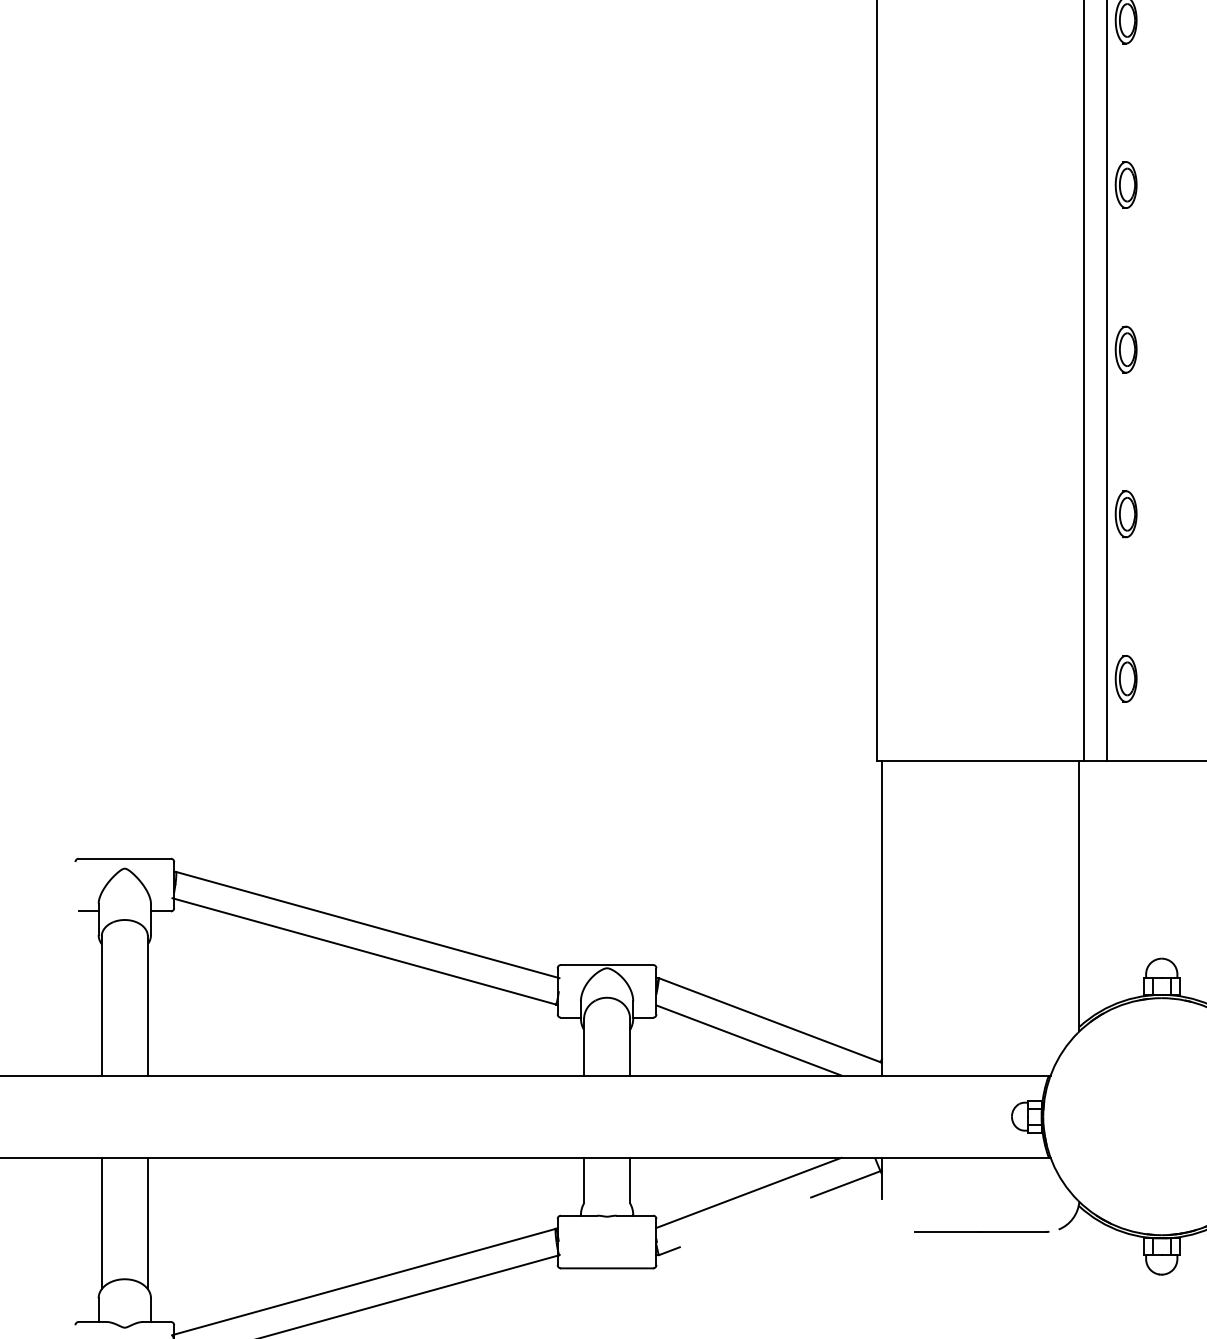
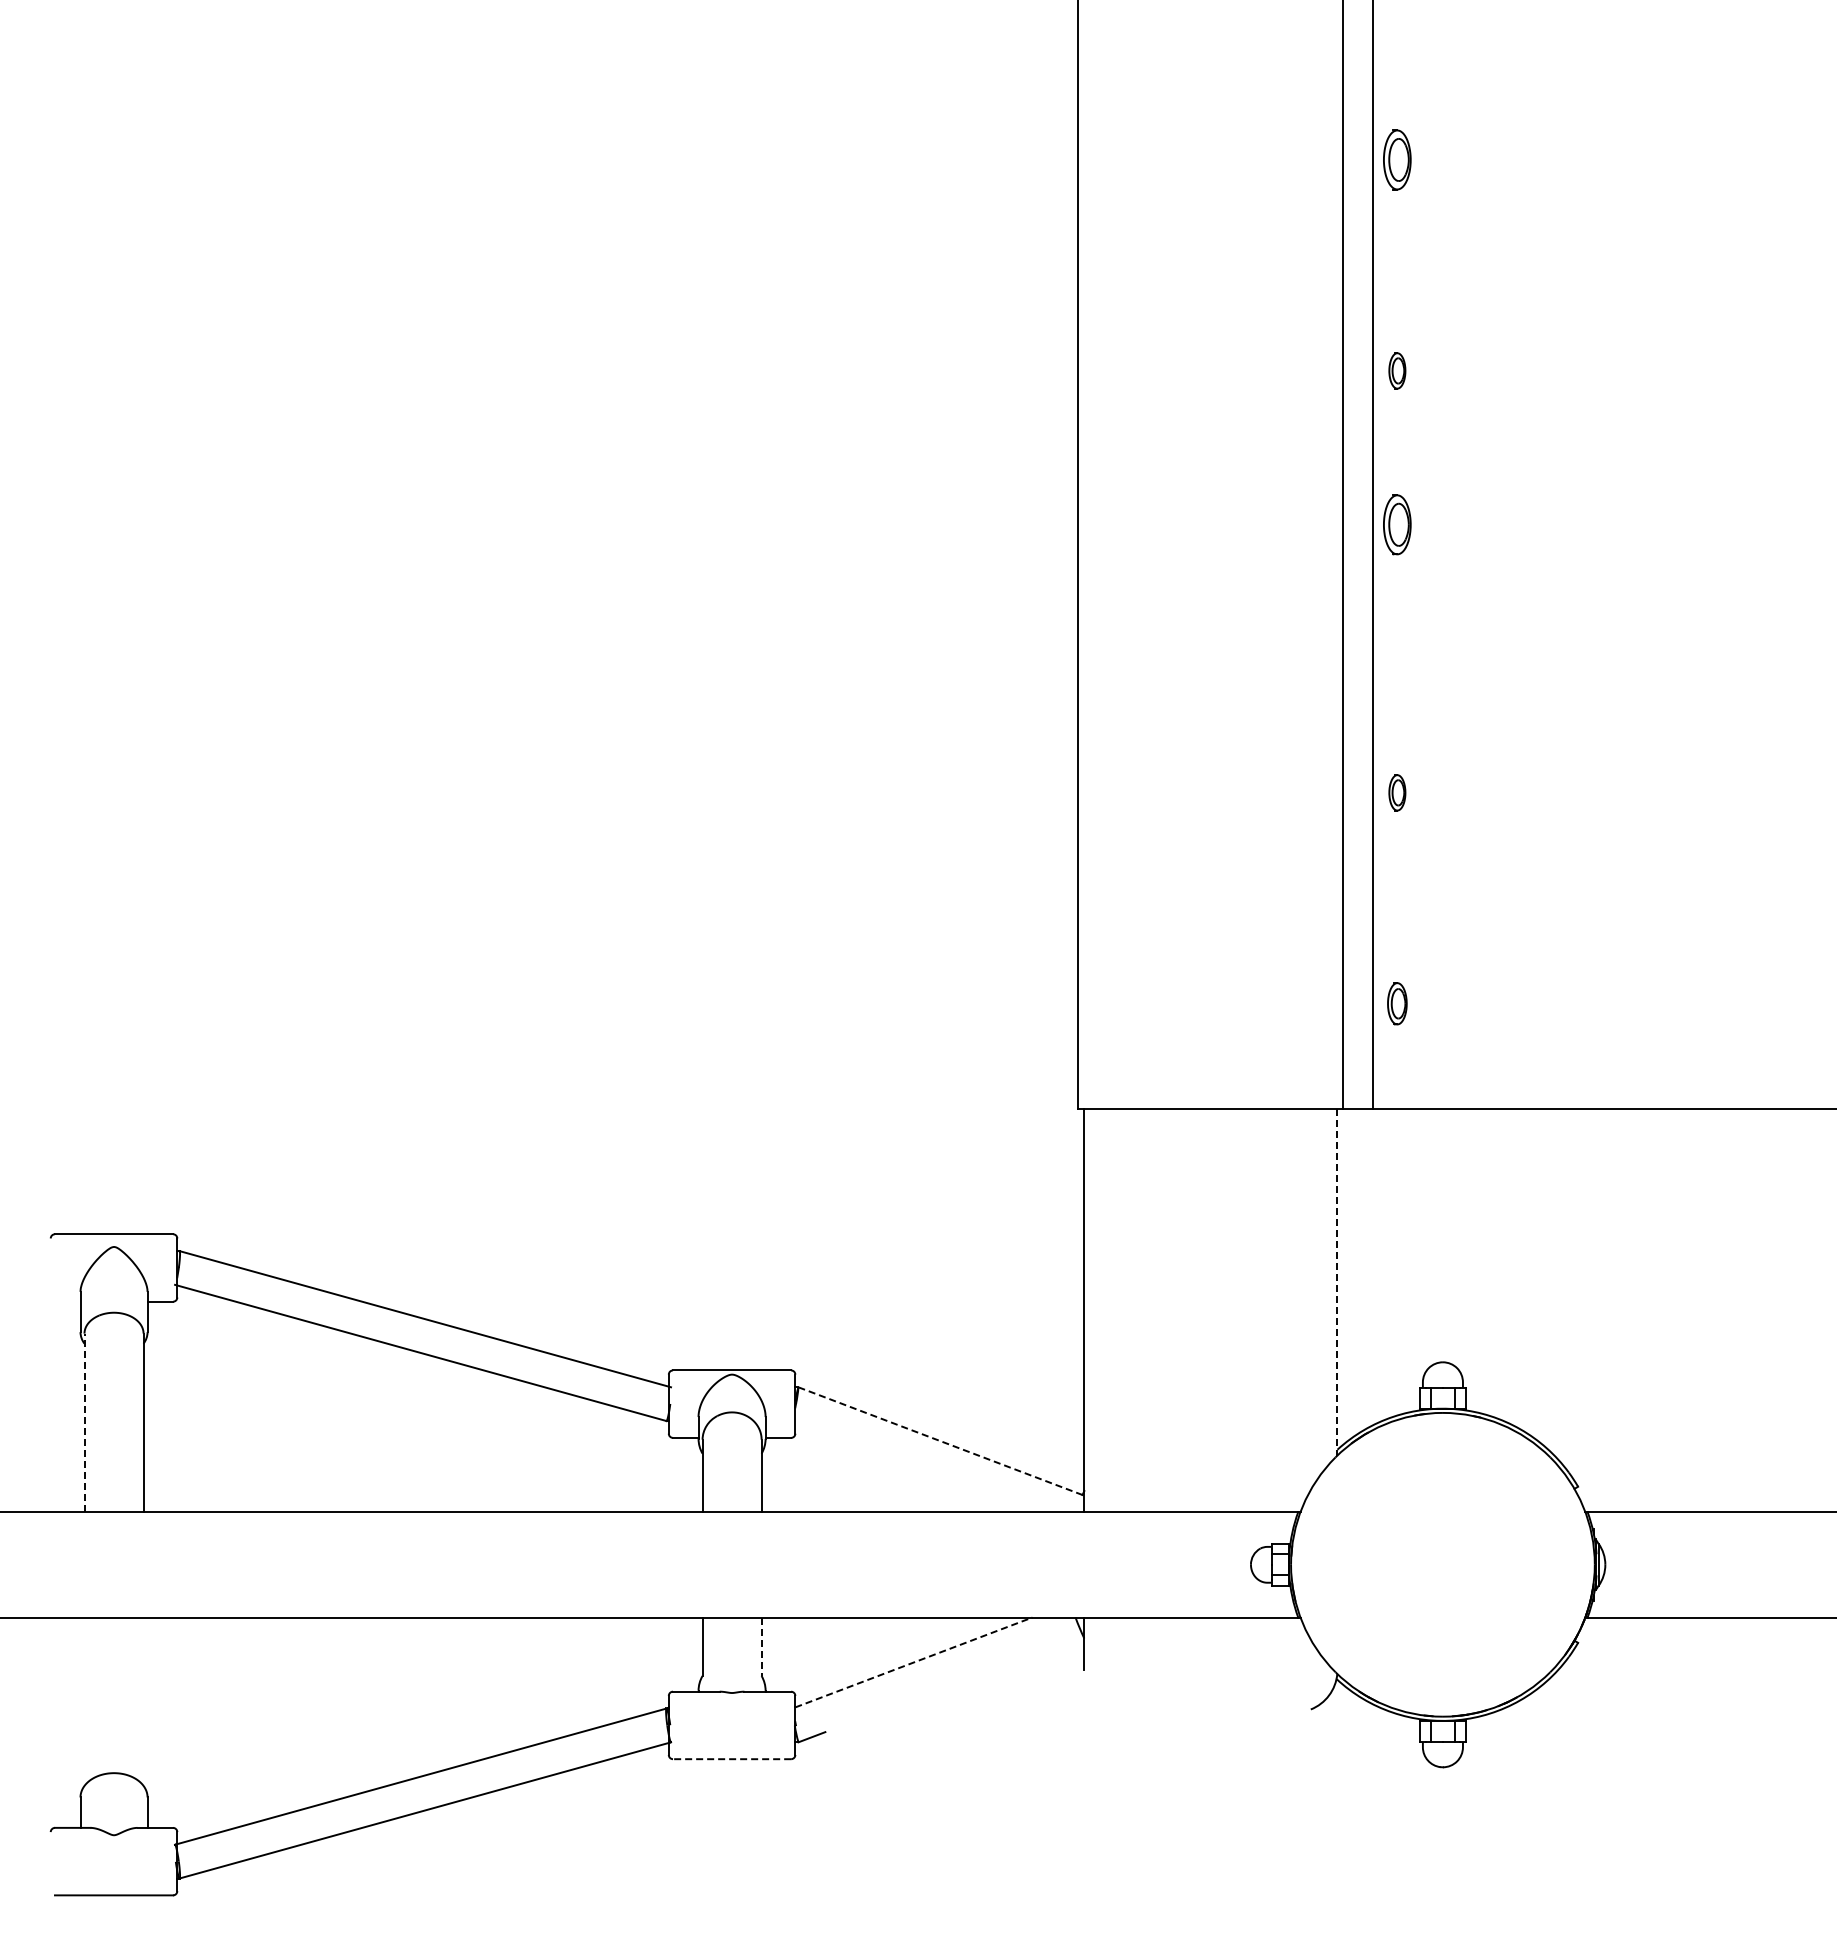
part: (1126, 184) -> (1397, 370), size x0.6
part: (1126, 349) -> (1397, 524), moved
part: (1126, 514) -> (1397, 792), size x0.6
part: (1126, 678) -> (1397, 1003), size x0.7
line: (1079, 896) -> (1337, 1282), solid -> dashed
line: (88, 911) -> (67, 1301), removed
line: (101, 1005) -> (84, 1422), solid -> dashed
line: (770, 1020) -> (941, 1441), solid -> dashed
line: (748, 1040) -> (913, 1467), removed
line: (630, 1181) -> (761, 1647), solid -> dashed
line: (846, 1183) -> (1038, 1650), removed
line: (748, 1192) -> (913, 1662), solid -> dashed
line: (101, 1223) -> (84, 1701), removed
line: (147, 1223) -> (143, 1701), removed
line: (981, 1231) -> (1212, 1712), removed
line: (606, 1268) -> (731, 1759), solid -> dashed

